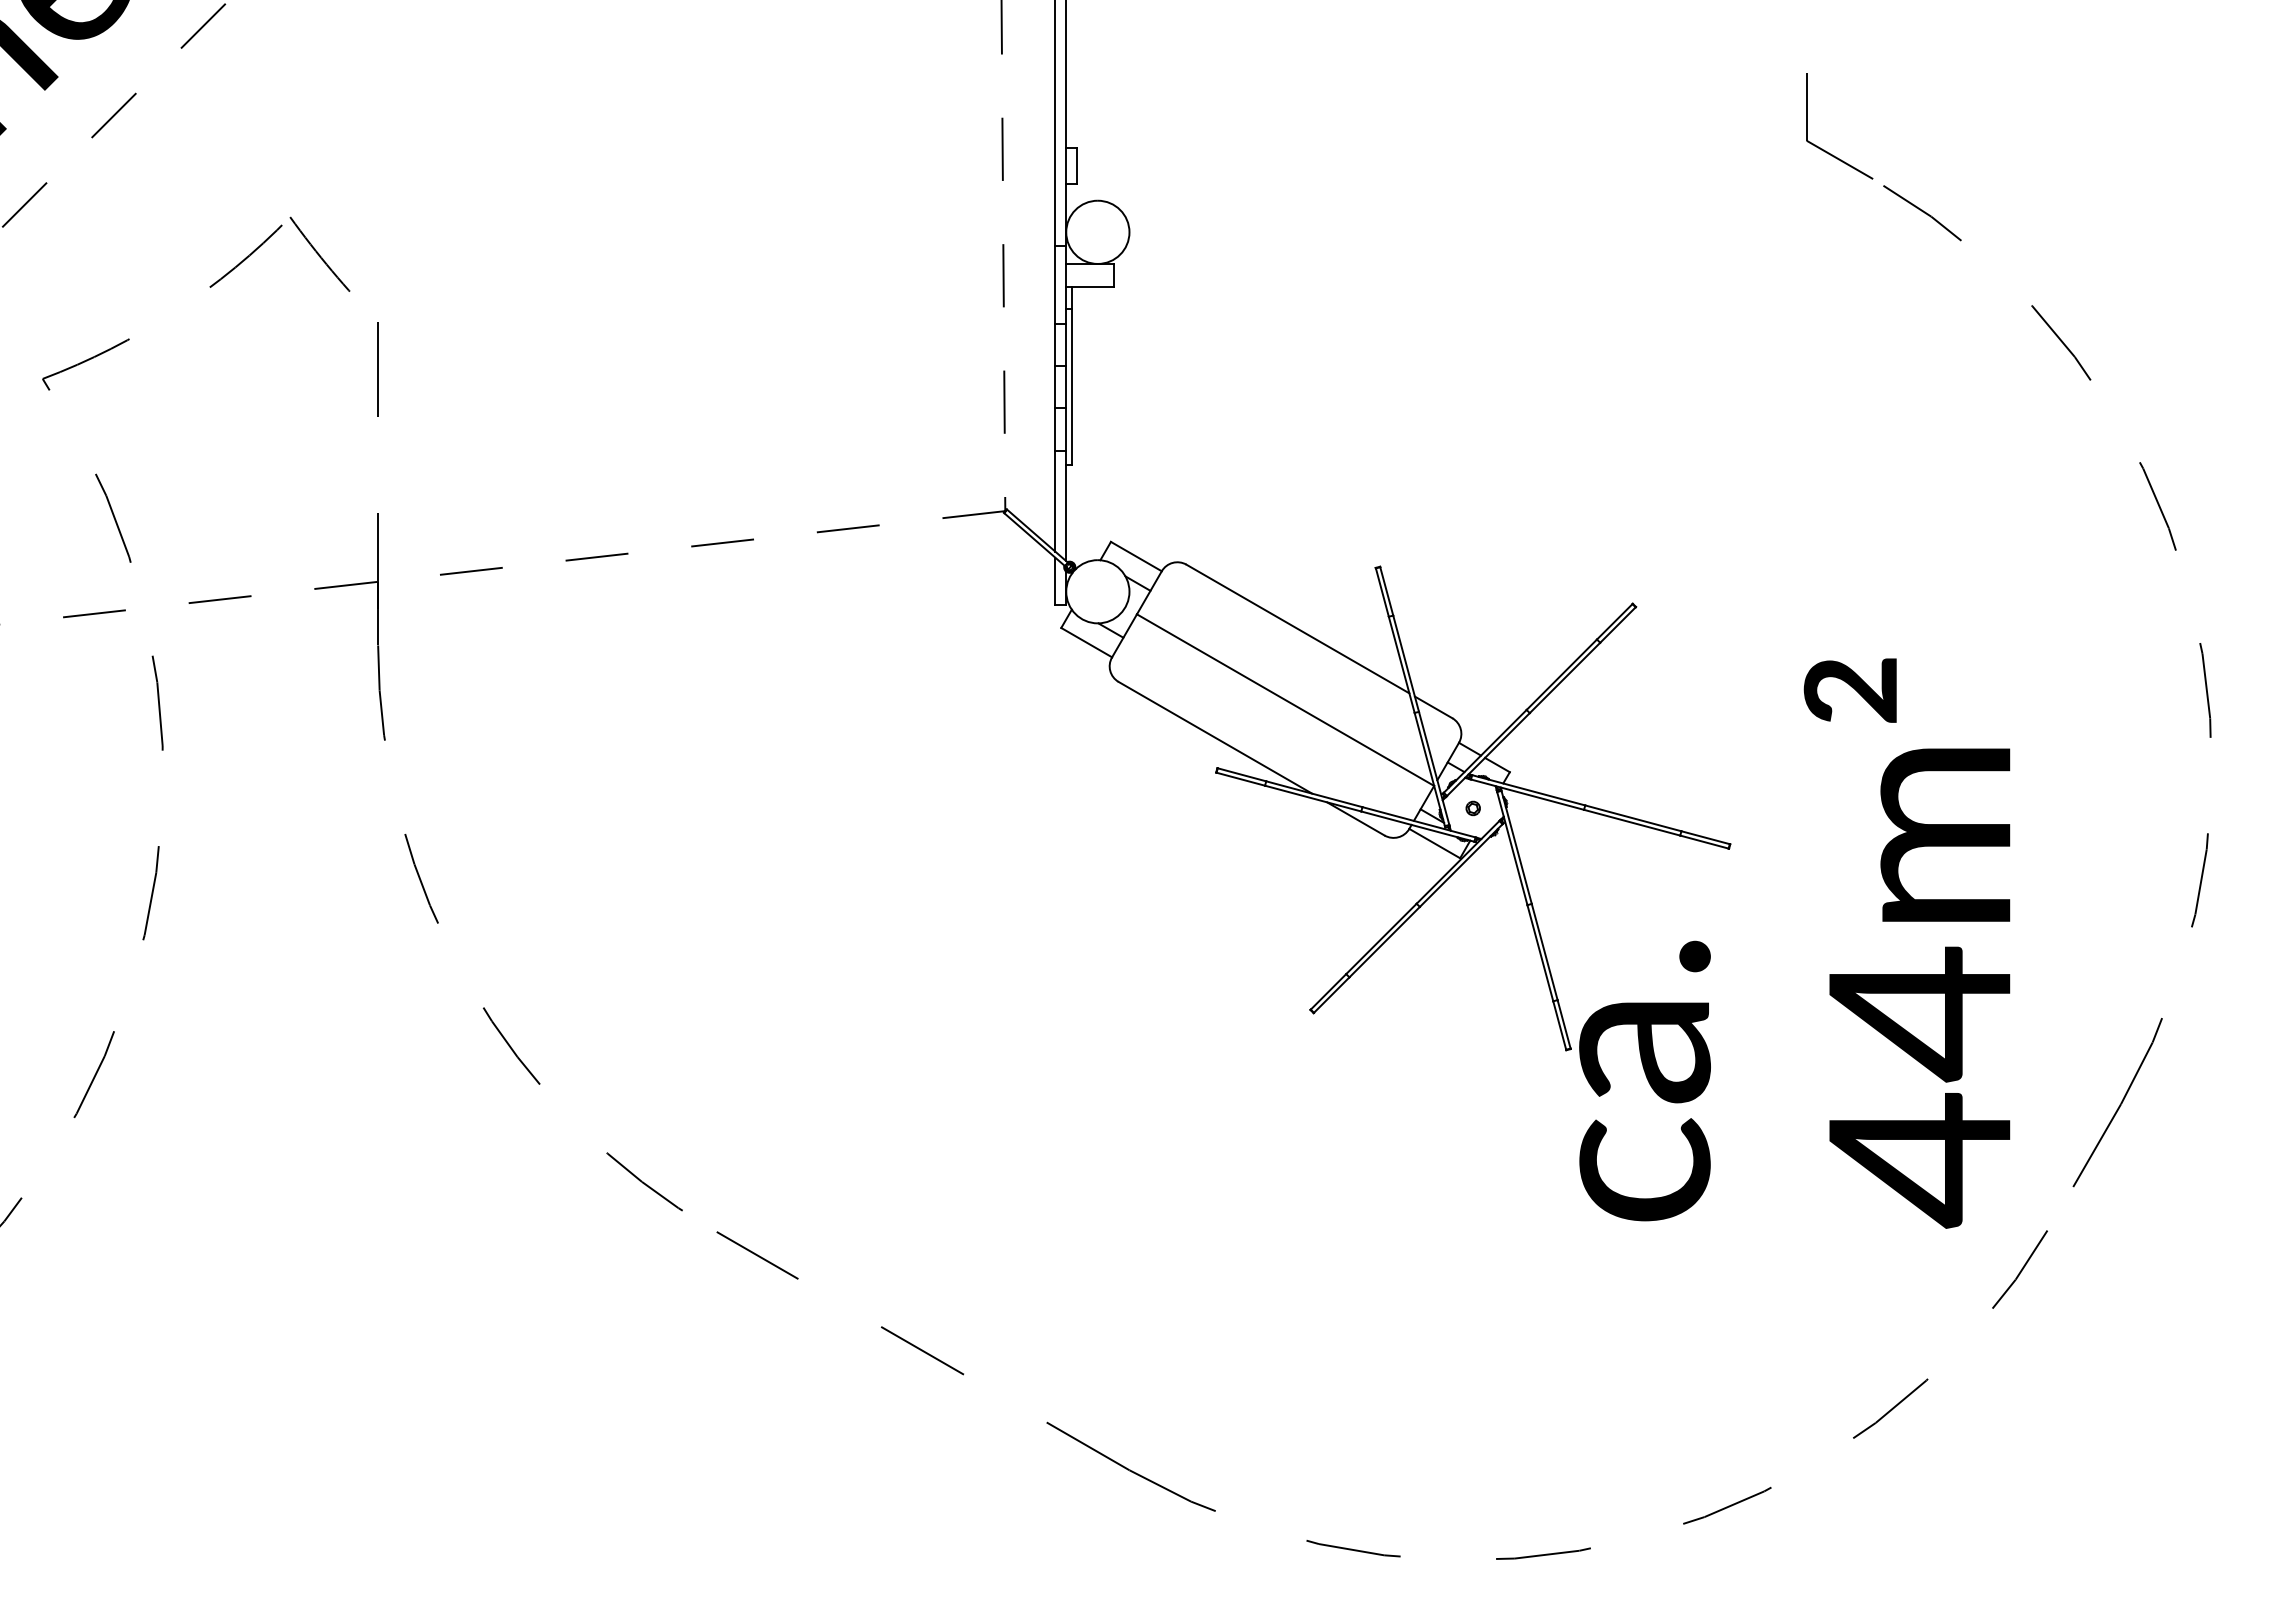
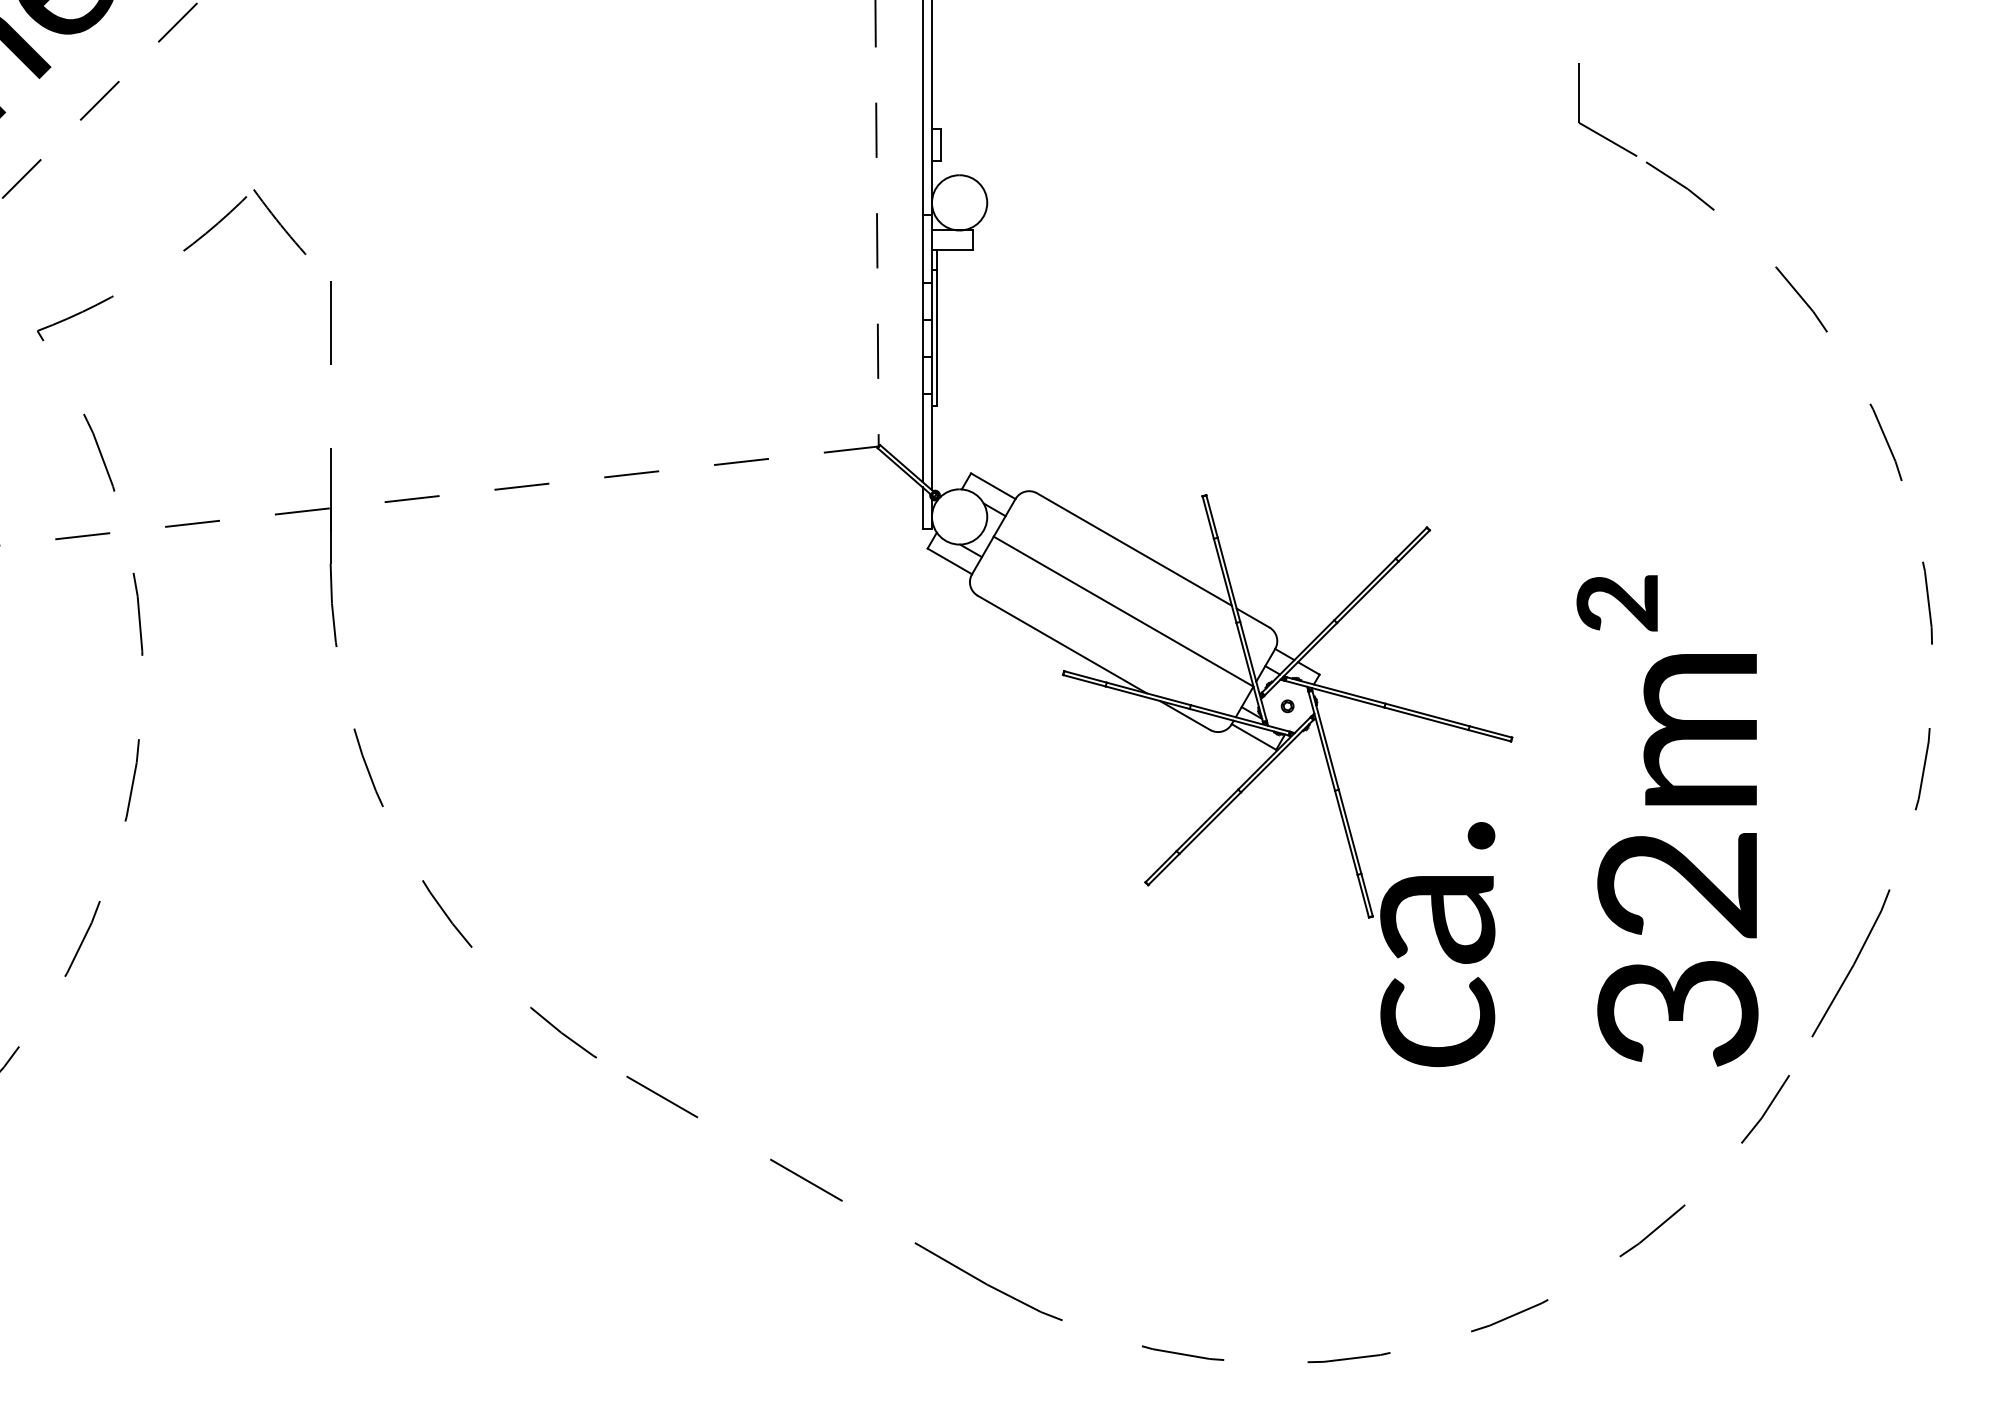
text: (1919, 1087) -> (1677, 950), 44m² -> 32m²

